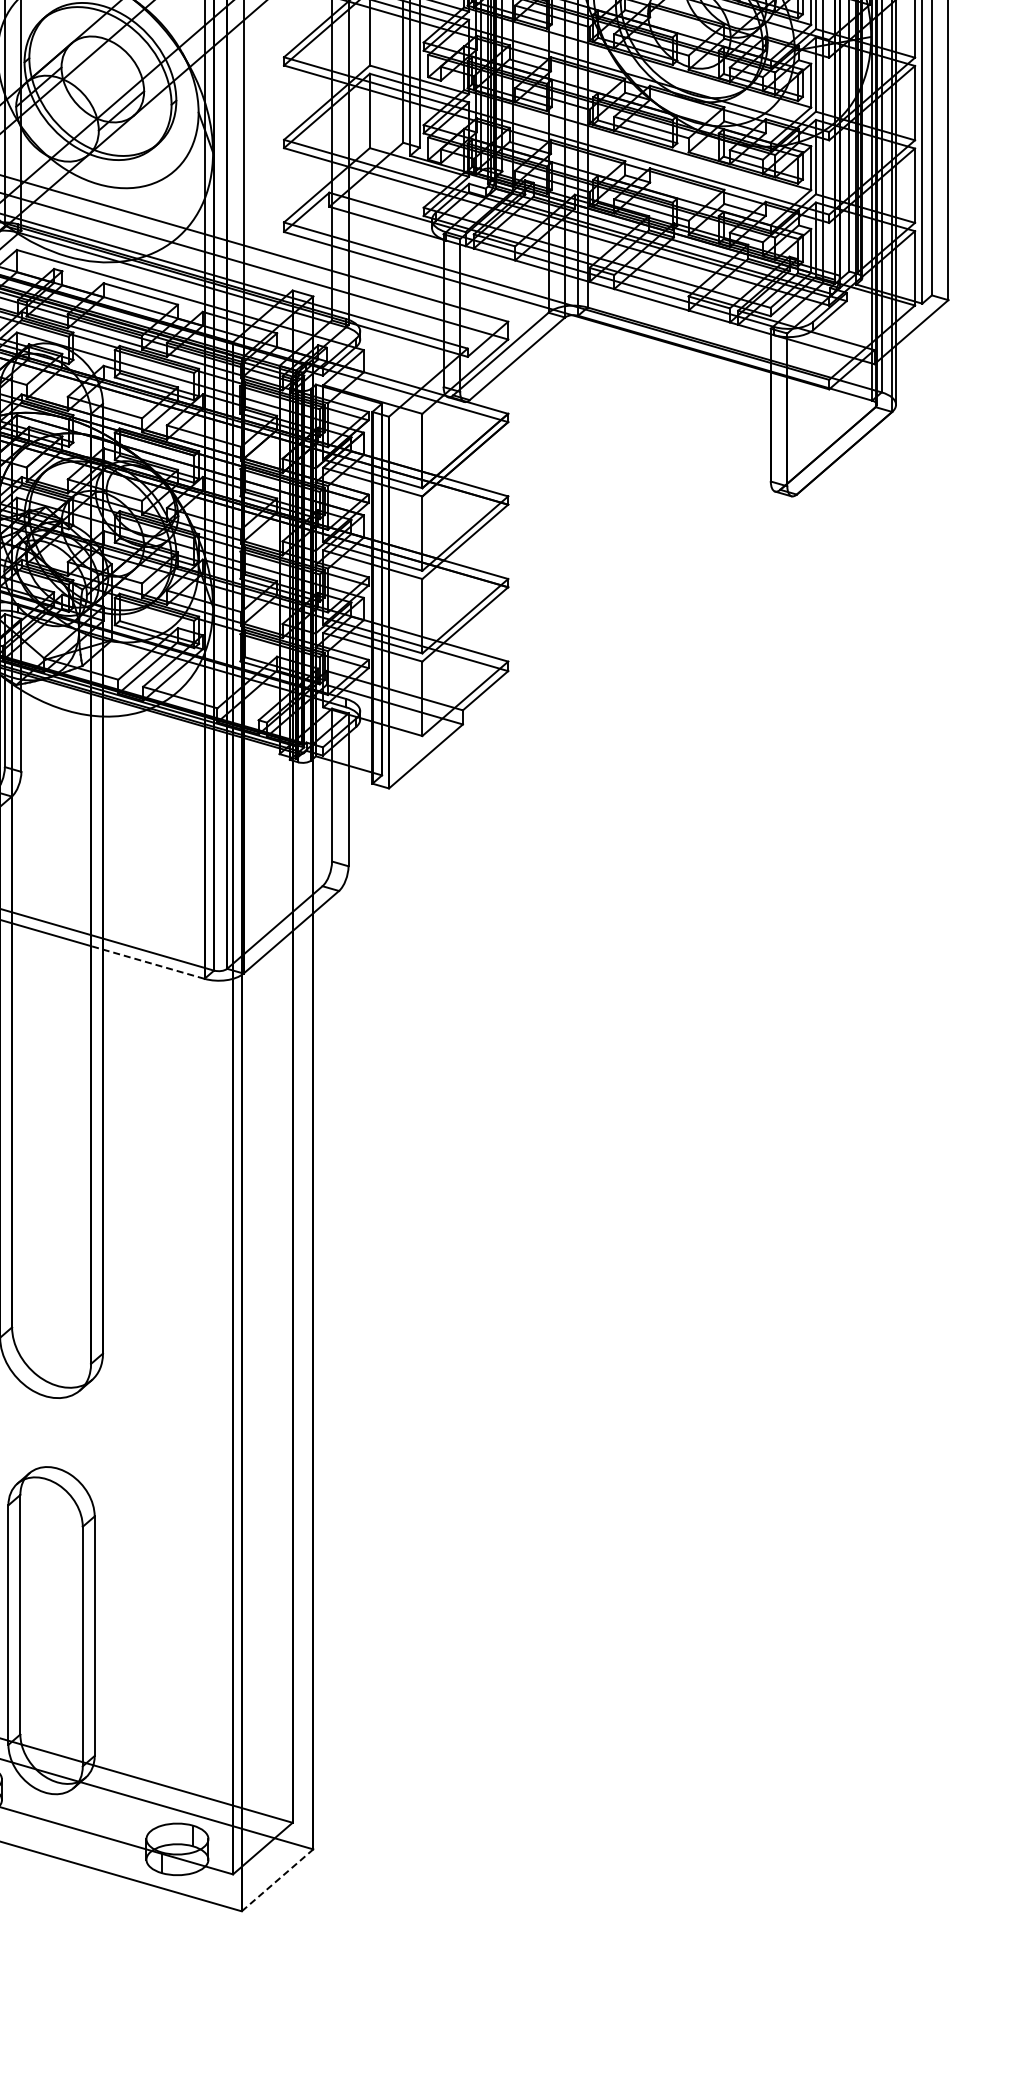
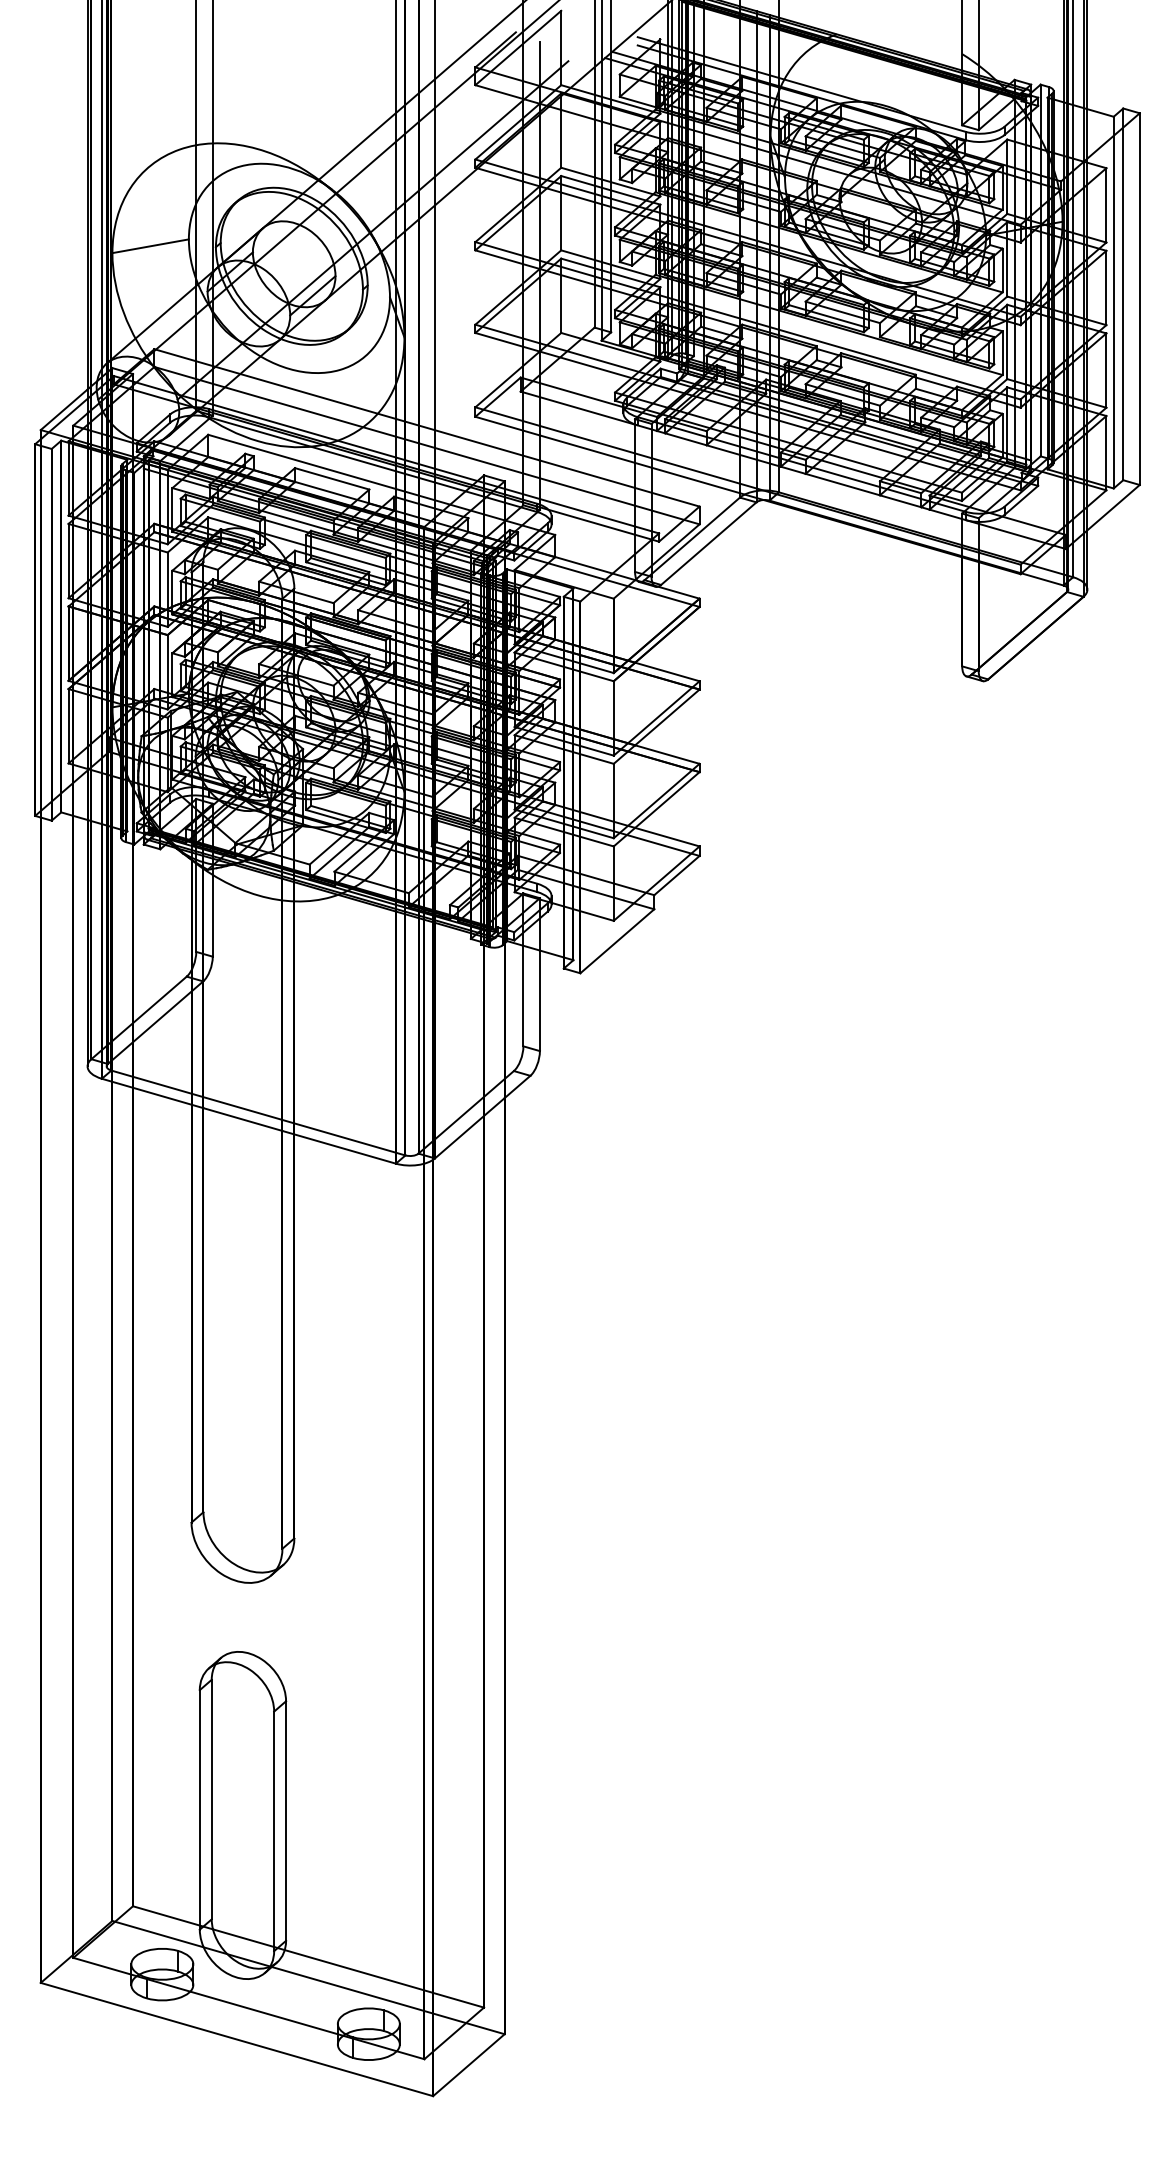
line: (147, 962) -> (338, 1147), dashed -> solid
line: (278, 1879) -> (469, 2064), dashed -> solid

